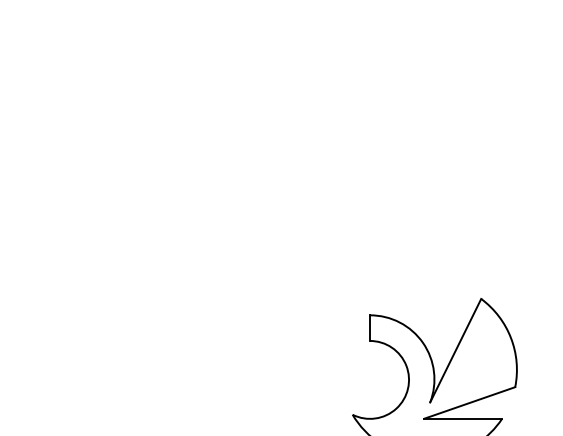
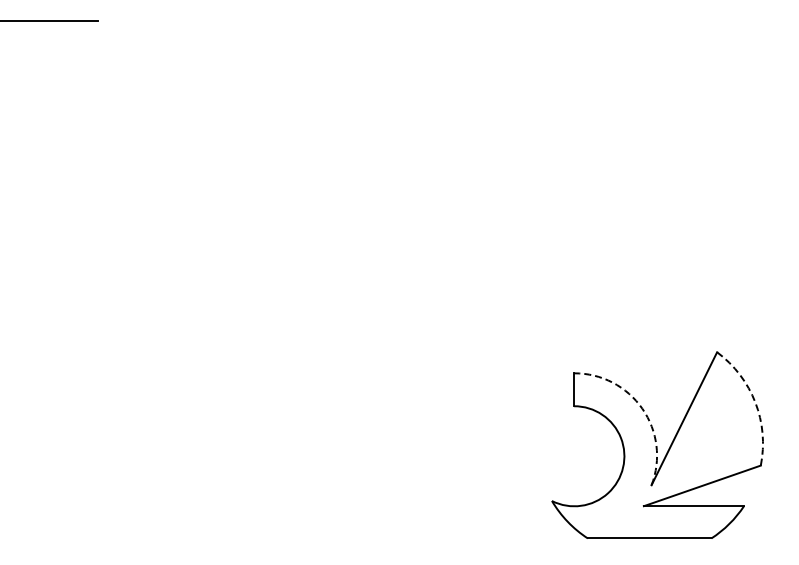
arc: (511, 338) -> (755, 402), solid -> dashed
arc: (423, 342) -> (642, 408), solid -> dashed

